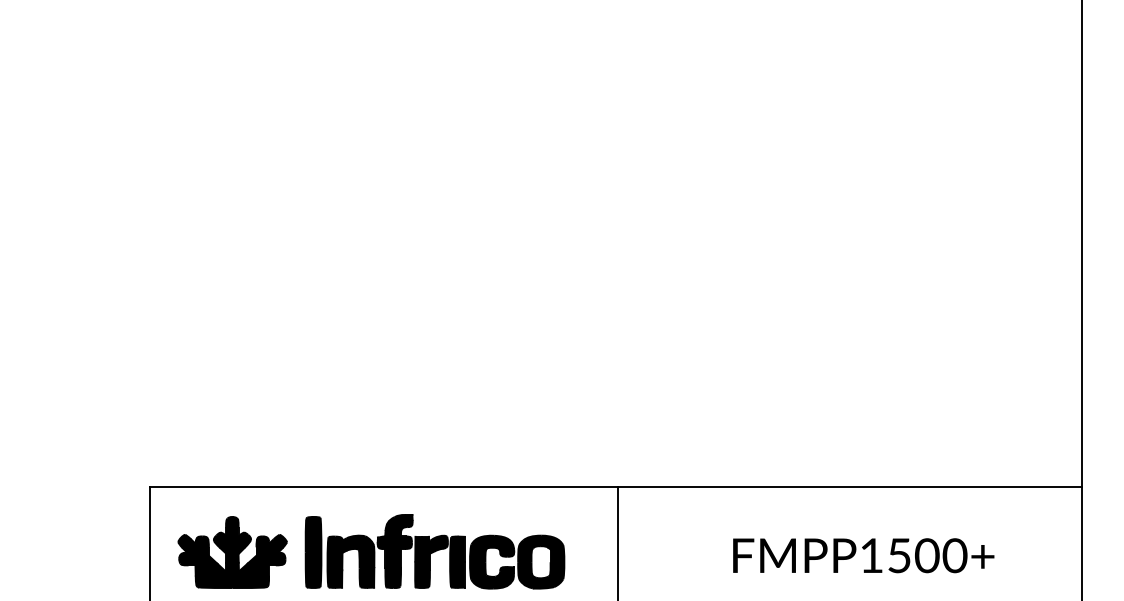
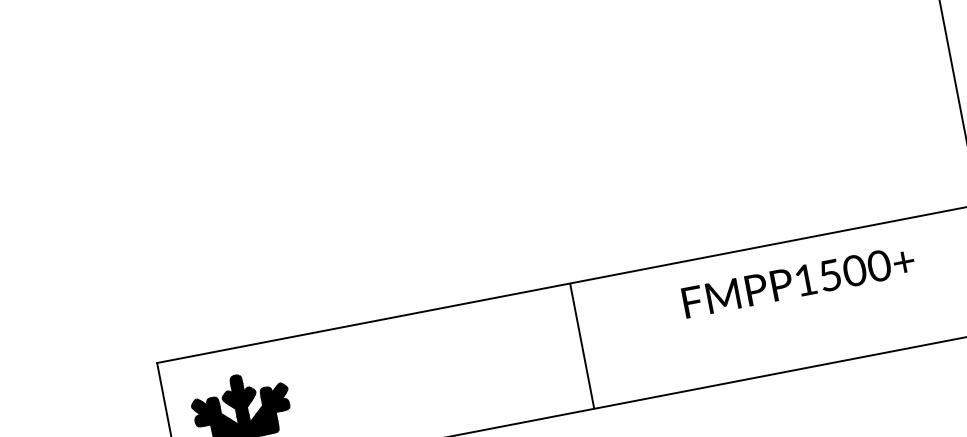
part: (434, 551) -> (419, 371), removed
text: (863, 555) -> (798, 281), moved

